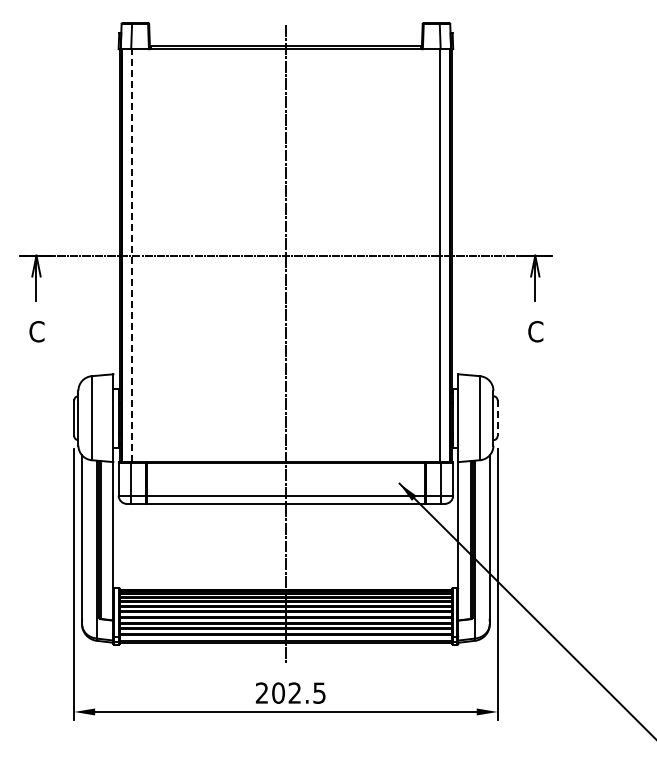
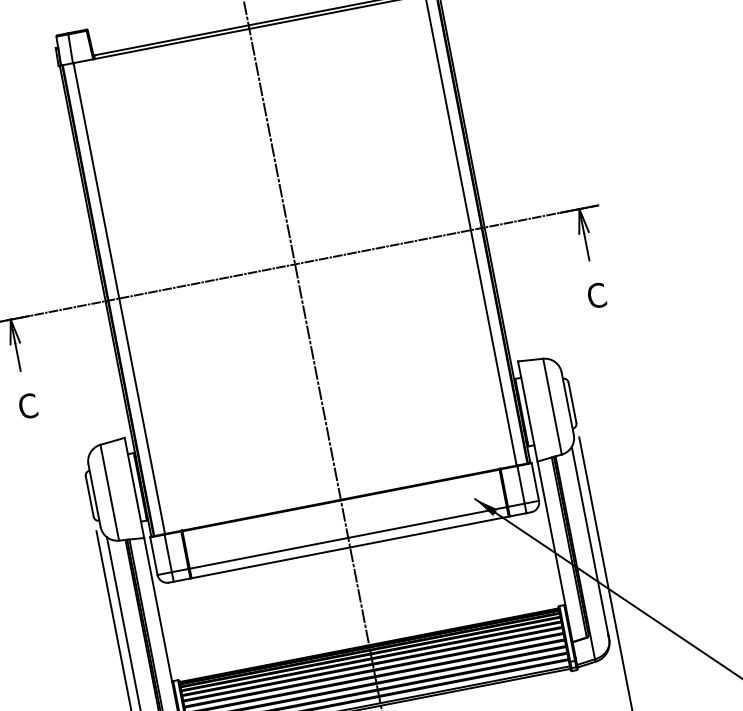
line: (131, 255) -> (119, 298), dashed -> solid
line: (497, 418) -> (572, 403), dashed -> solid

